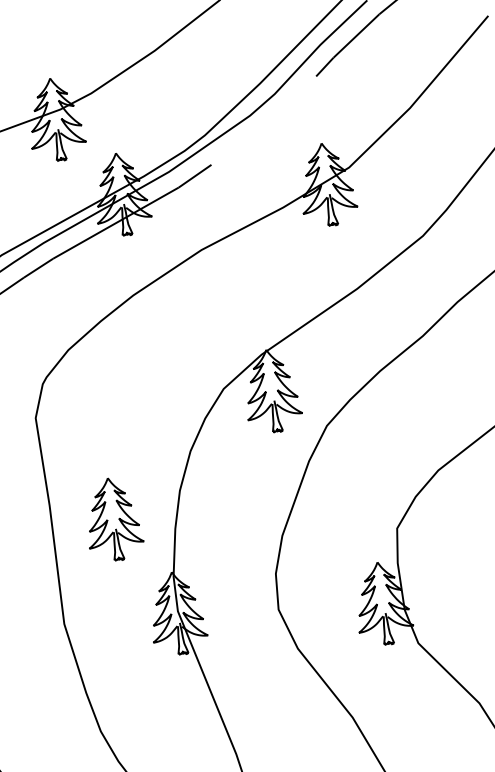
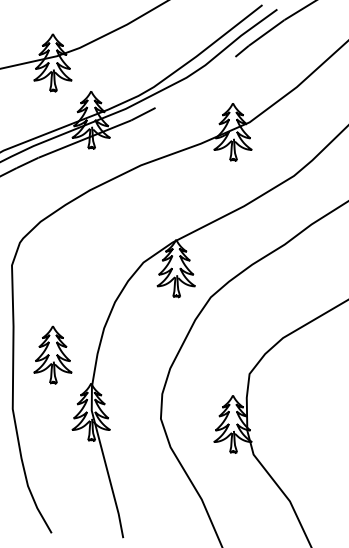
part: (112, 518) -> (52, 354), moved

